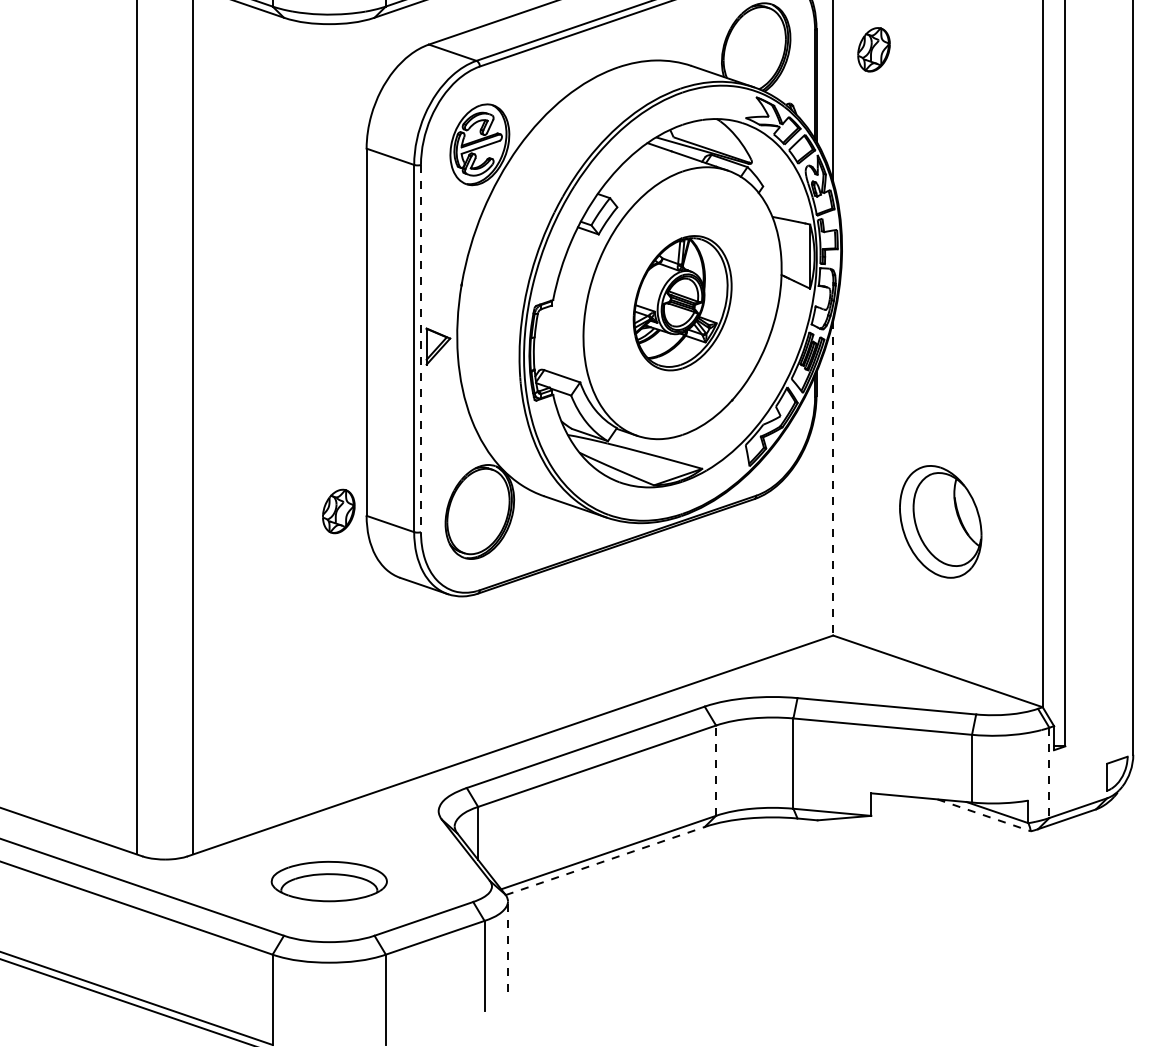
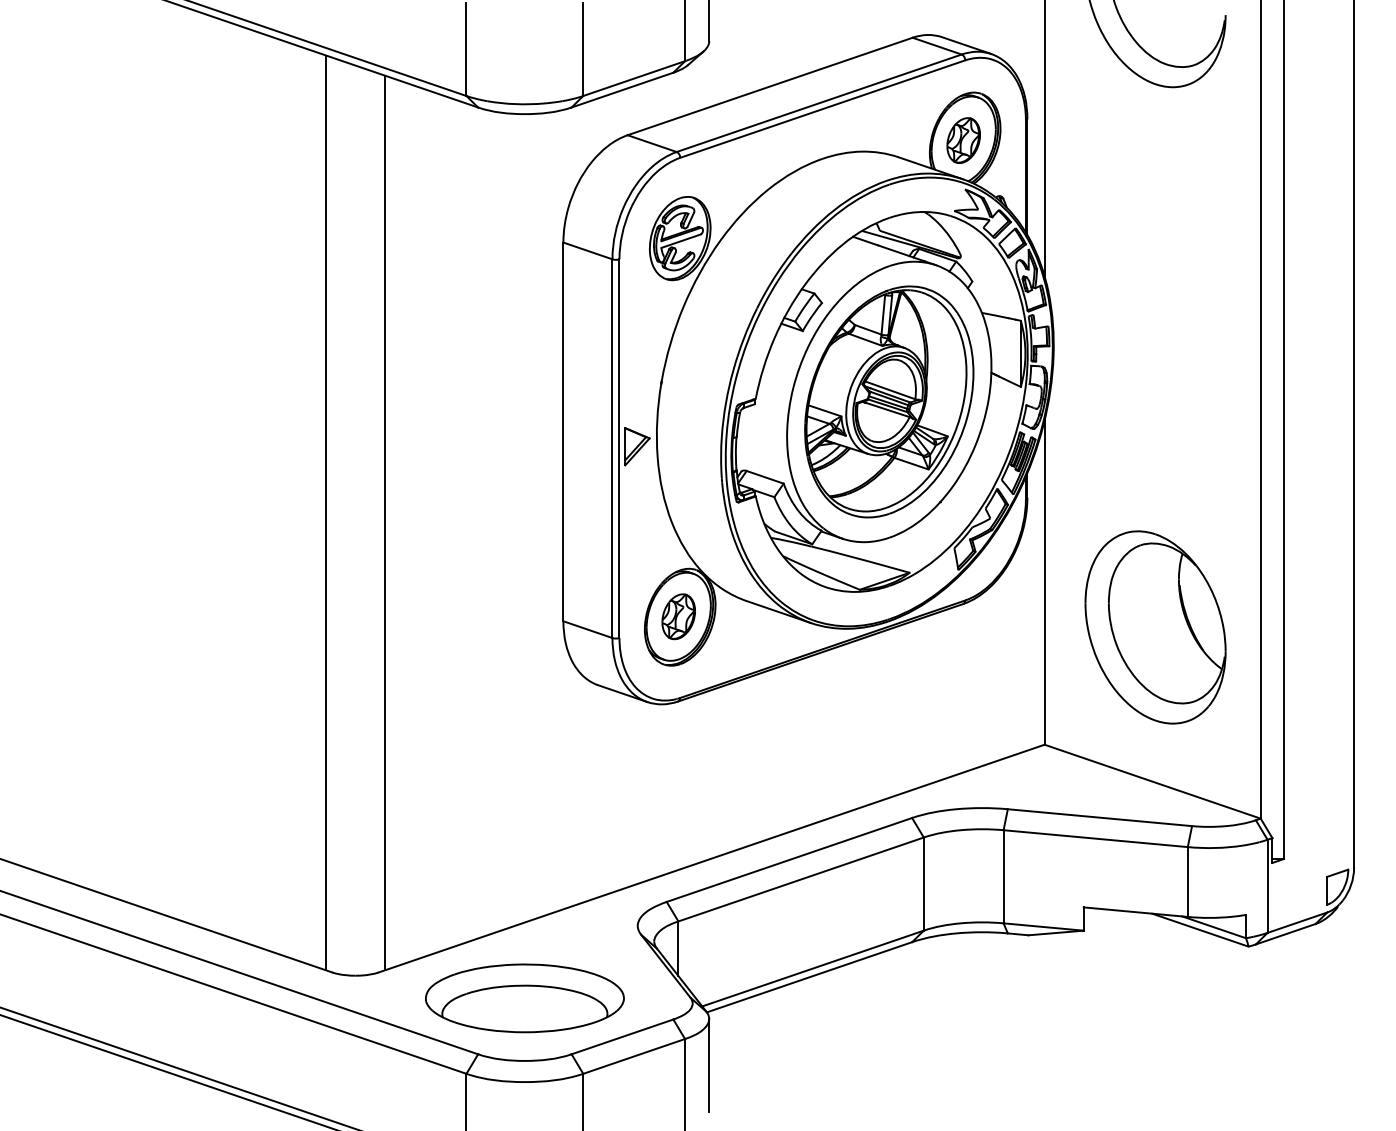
part: (873, 49) -> (963, 140), moved
part: (682, 302) -> (889, 401), size x1.67
line: (421, 349) -> (619, 449), dashed -> solid
line: (833, 478) -> (1044, 582), dashed -> solid
part: (338, 511) -> (678, 616), moved
part: (940, 521) -> (1155, 627), size x1.67
line: (715, 771) -> (923, 884), dashed -> solid
line: (1049, 773) -> (1267, 886), dashed -> solid
line: (984, 815) -> (1200, 930), dashed -> solid
line: (606, 861) -> (810, 977), dashed -> solid
part: (328, 881) -> (524, 998), size x1.67
line: (508, 946) -> (709, 1065), dashed -> solid

